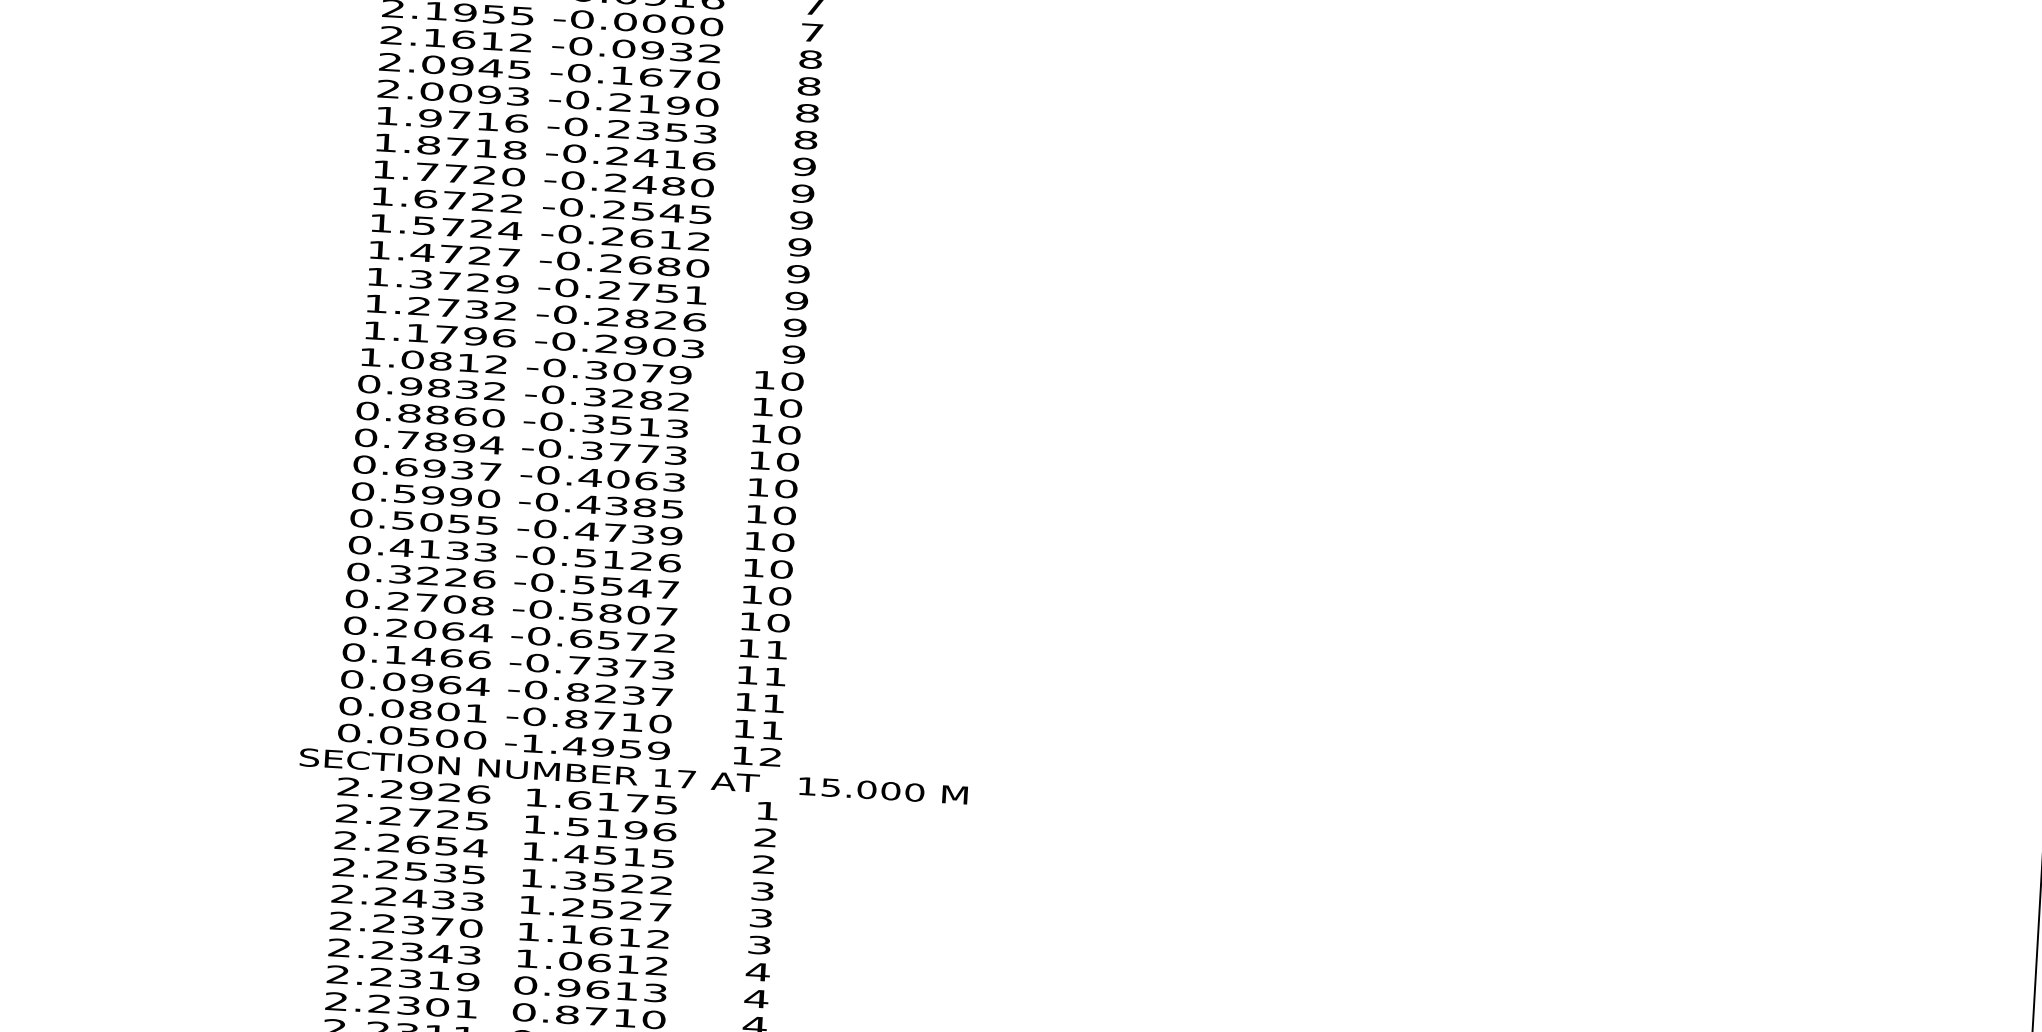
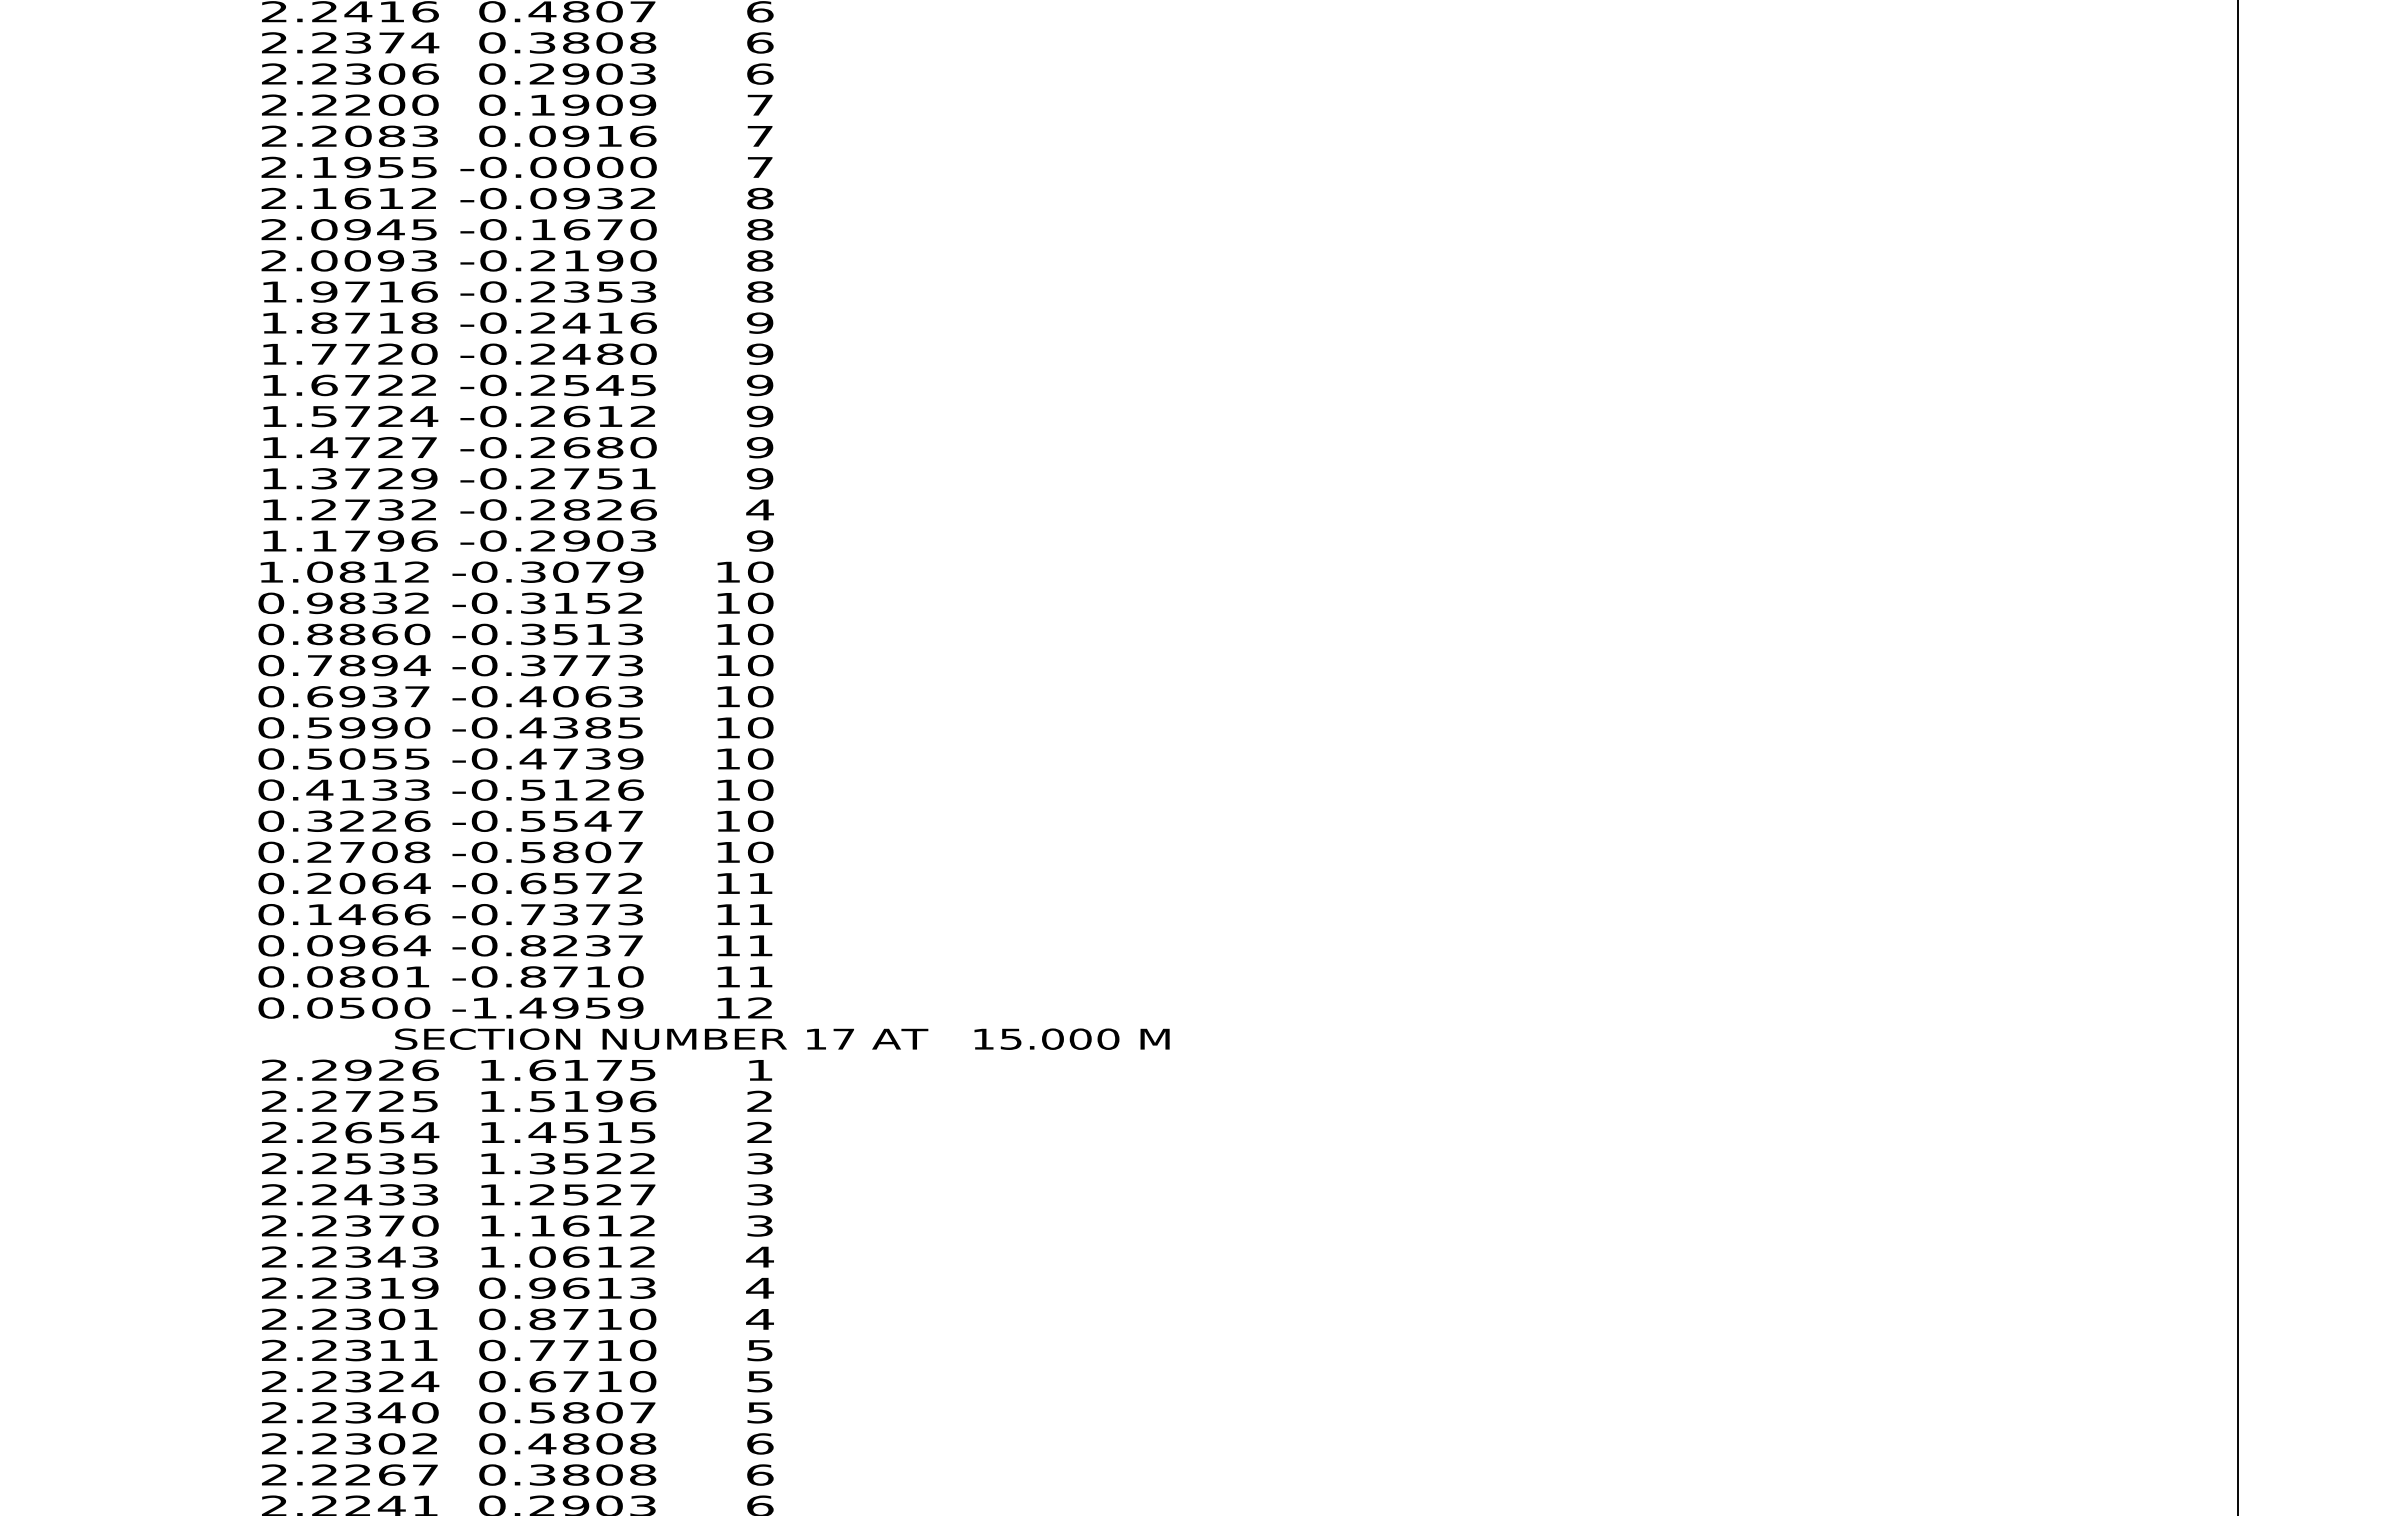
text: (794, 327) -> (759, 509), 9 -> 4
text: (637, 399) -> (582, 603), -0.3282 -> -0.3152
text: (633, 775) -> (782, 1038), moved

